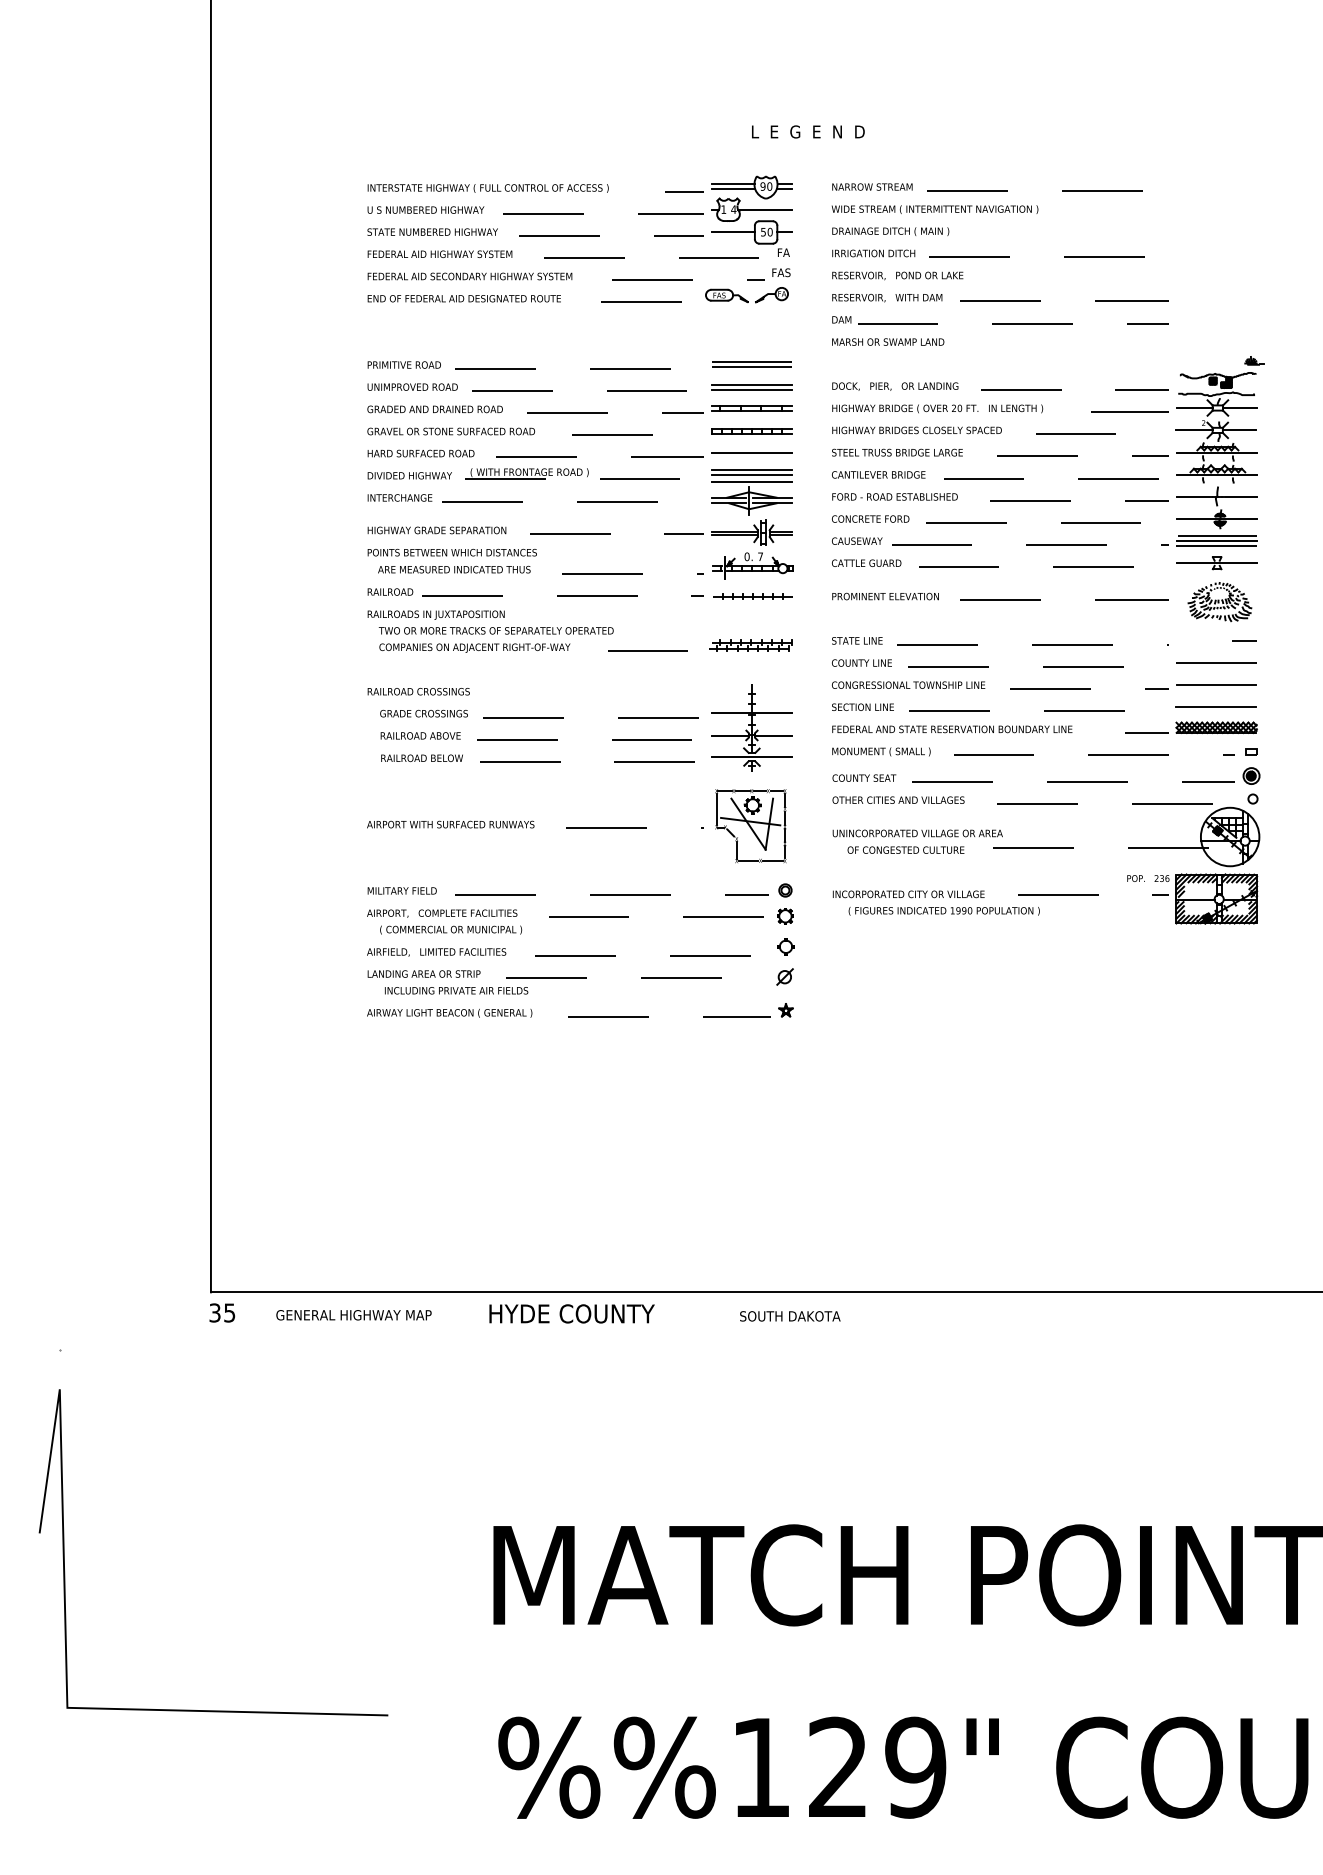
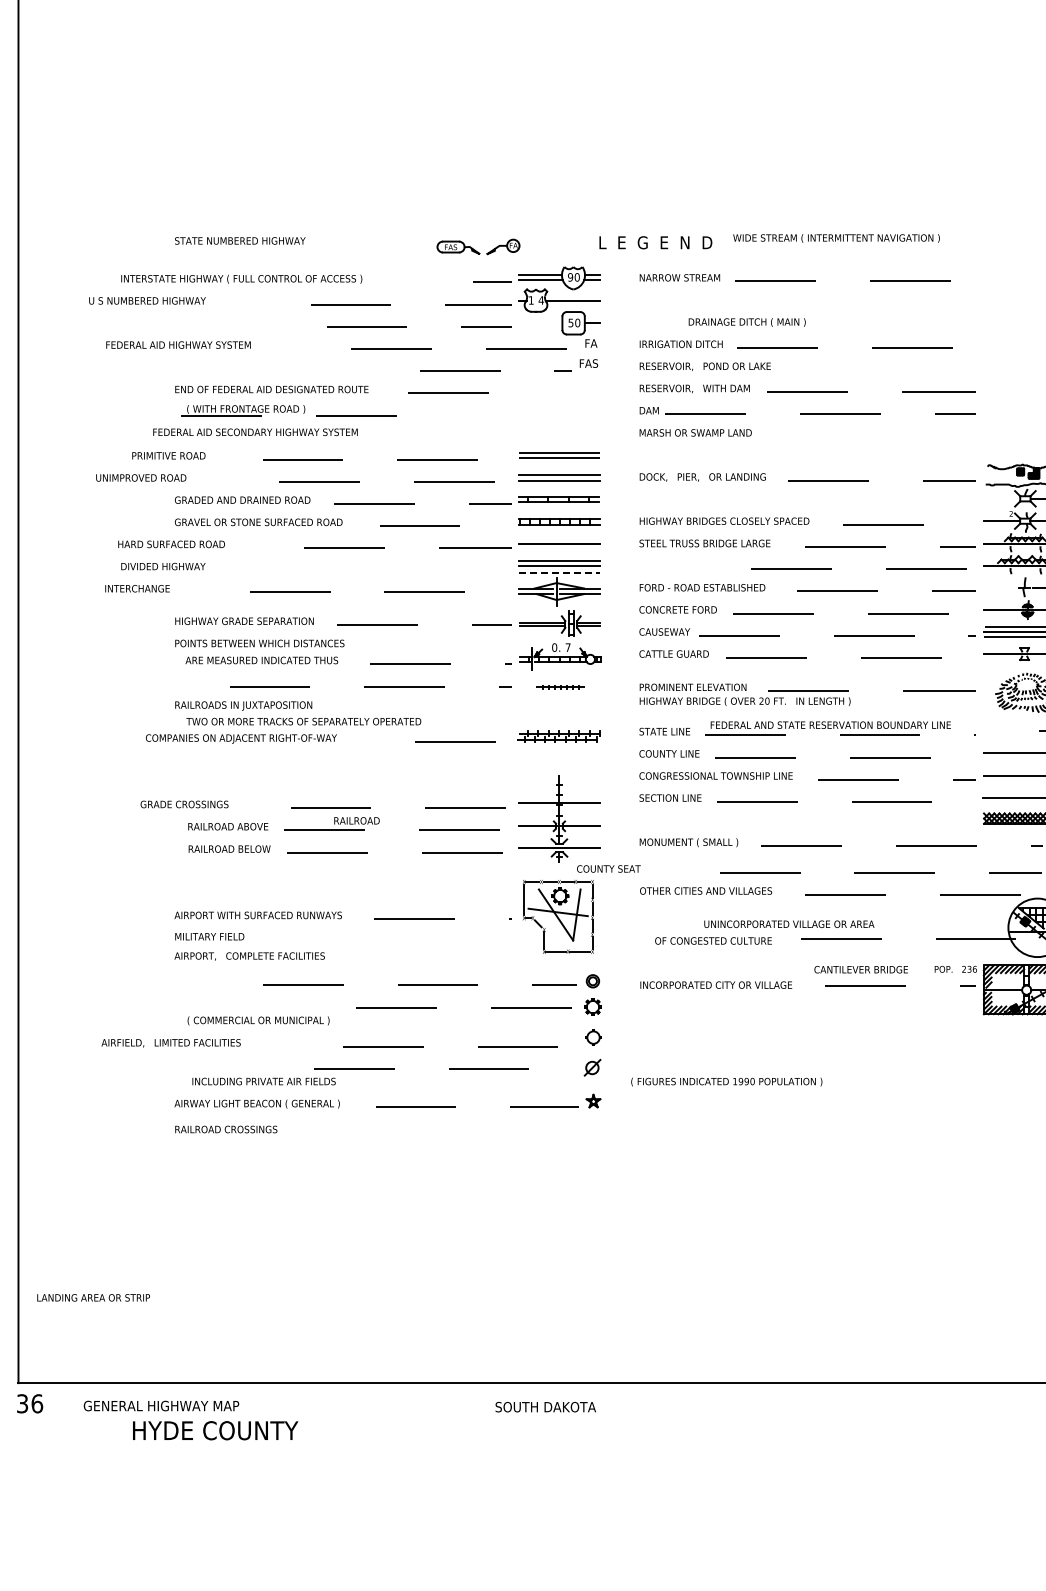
text: (808, 131) -> (656, 242), moved
text: (487, 188) -> (241, 279), moved
text: (425, 209) -> (147, 300), moved
text: (934, 209) -> (836, 238), moved
text: (432, 231) -> (240, 240), moved
line: (732, 231) -> (540, 322), removed
text: (890, 231) -> (747, 322), moved
text: (439, 253) -> (178, 344), moved
text: (469, 276) -> (255, 432), moved
part: (746, 295) -> (478, 247), moved
text: (403, 364) -> (168, 455), moved
text: (412, 386) -> (141, 477), moved
line: (1194, 407) -> (1002, 498), removed
text: (937, 408) -> (745, 701), moved
line: (1129, 412) -> (937, 503), removed
text: (420, 453) -> (171, 544), moved
part: (572, 473) -> (289, 410), moved
text: (878, 474) -> (861, 969), moved
text: (409, 475) -> (163, 566), moved
line: (752, 482) -> (560, 573), solid -> dashed
line: (1192, 496) -> (1000, 587), removed
text: (399, 497) -> (137, 588), moved
text: (390, 591) -> (357, 820), moved
part: (752, 596) -> (560, 687), size x0.6
text: (474, 647) -> (241, 738), moved
text: (418, 691) -> (226, 1129), moved
text: (423, 713) -> (184, 804), moved
text: (952, 729) -> (831, 725), moved
line: (1146, 733) -> (954, 824), removed
text: (864, 777) -> (609, 868), moved
text: (917, 833) -> (789, 924), moved
text: (401, 890) -> (209, 936), moved
text: (943, 911) -> (726, 1082), moved
text: (442, 913) -> (250, 956), moved
text: (436, 952) -> (171, 1043), moved
text: (423, 973) -> (93, 1297), moved
text: (229, 1312) -> (37, 1403), 35 -> 36
text: (571, 1313) -> (215, 1430), moved
text: (790, 1316) -> (546, 1407), moved

